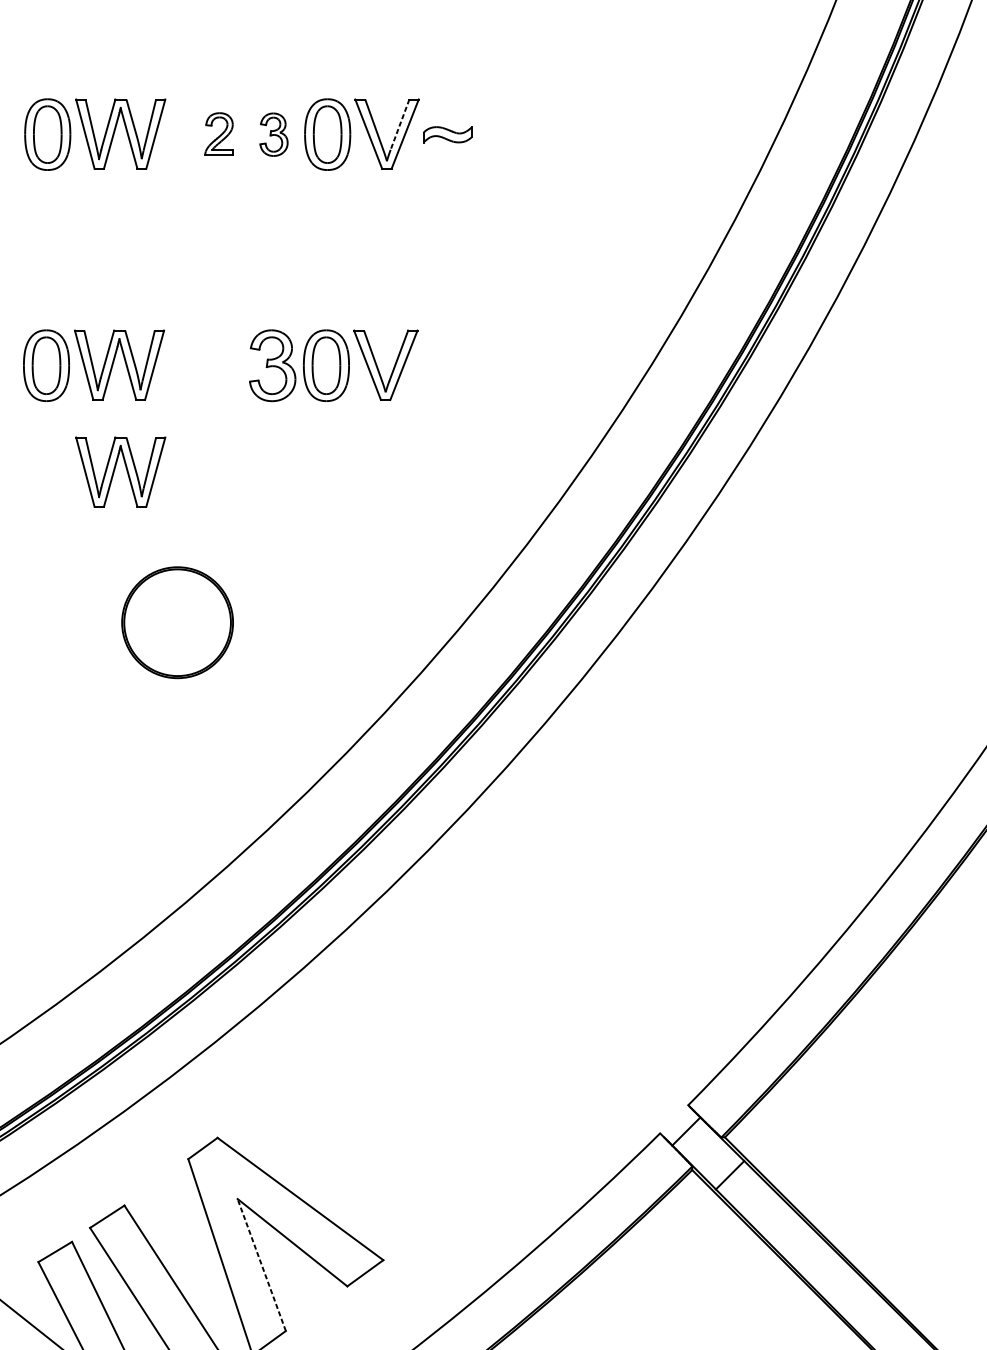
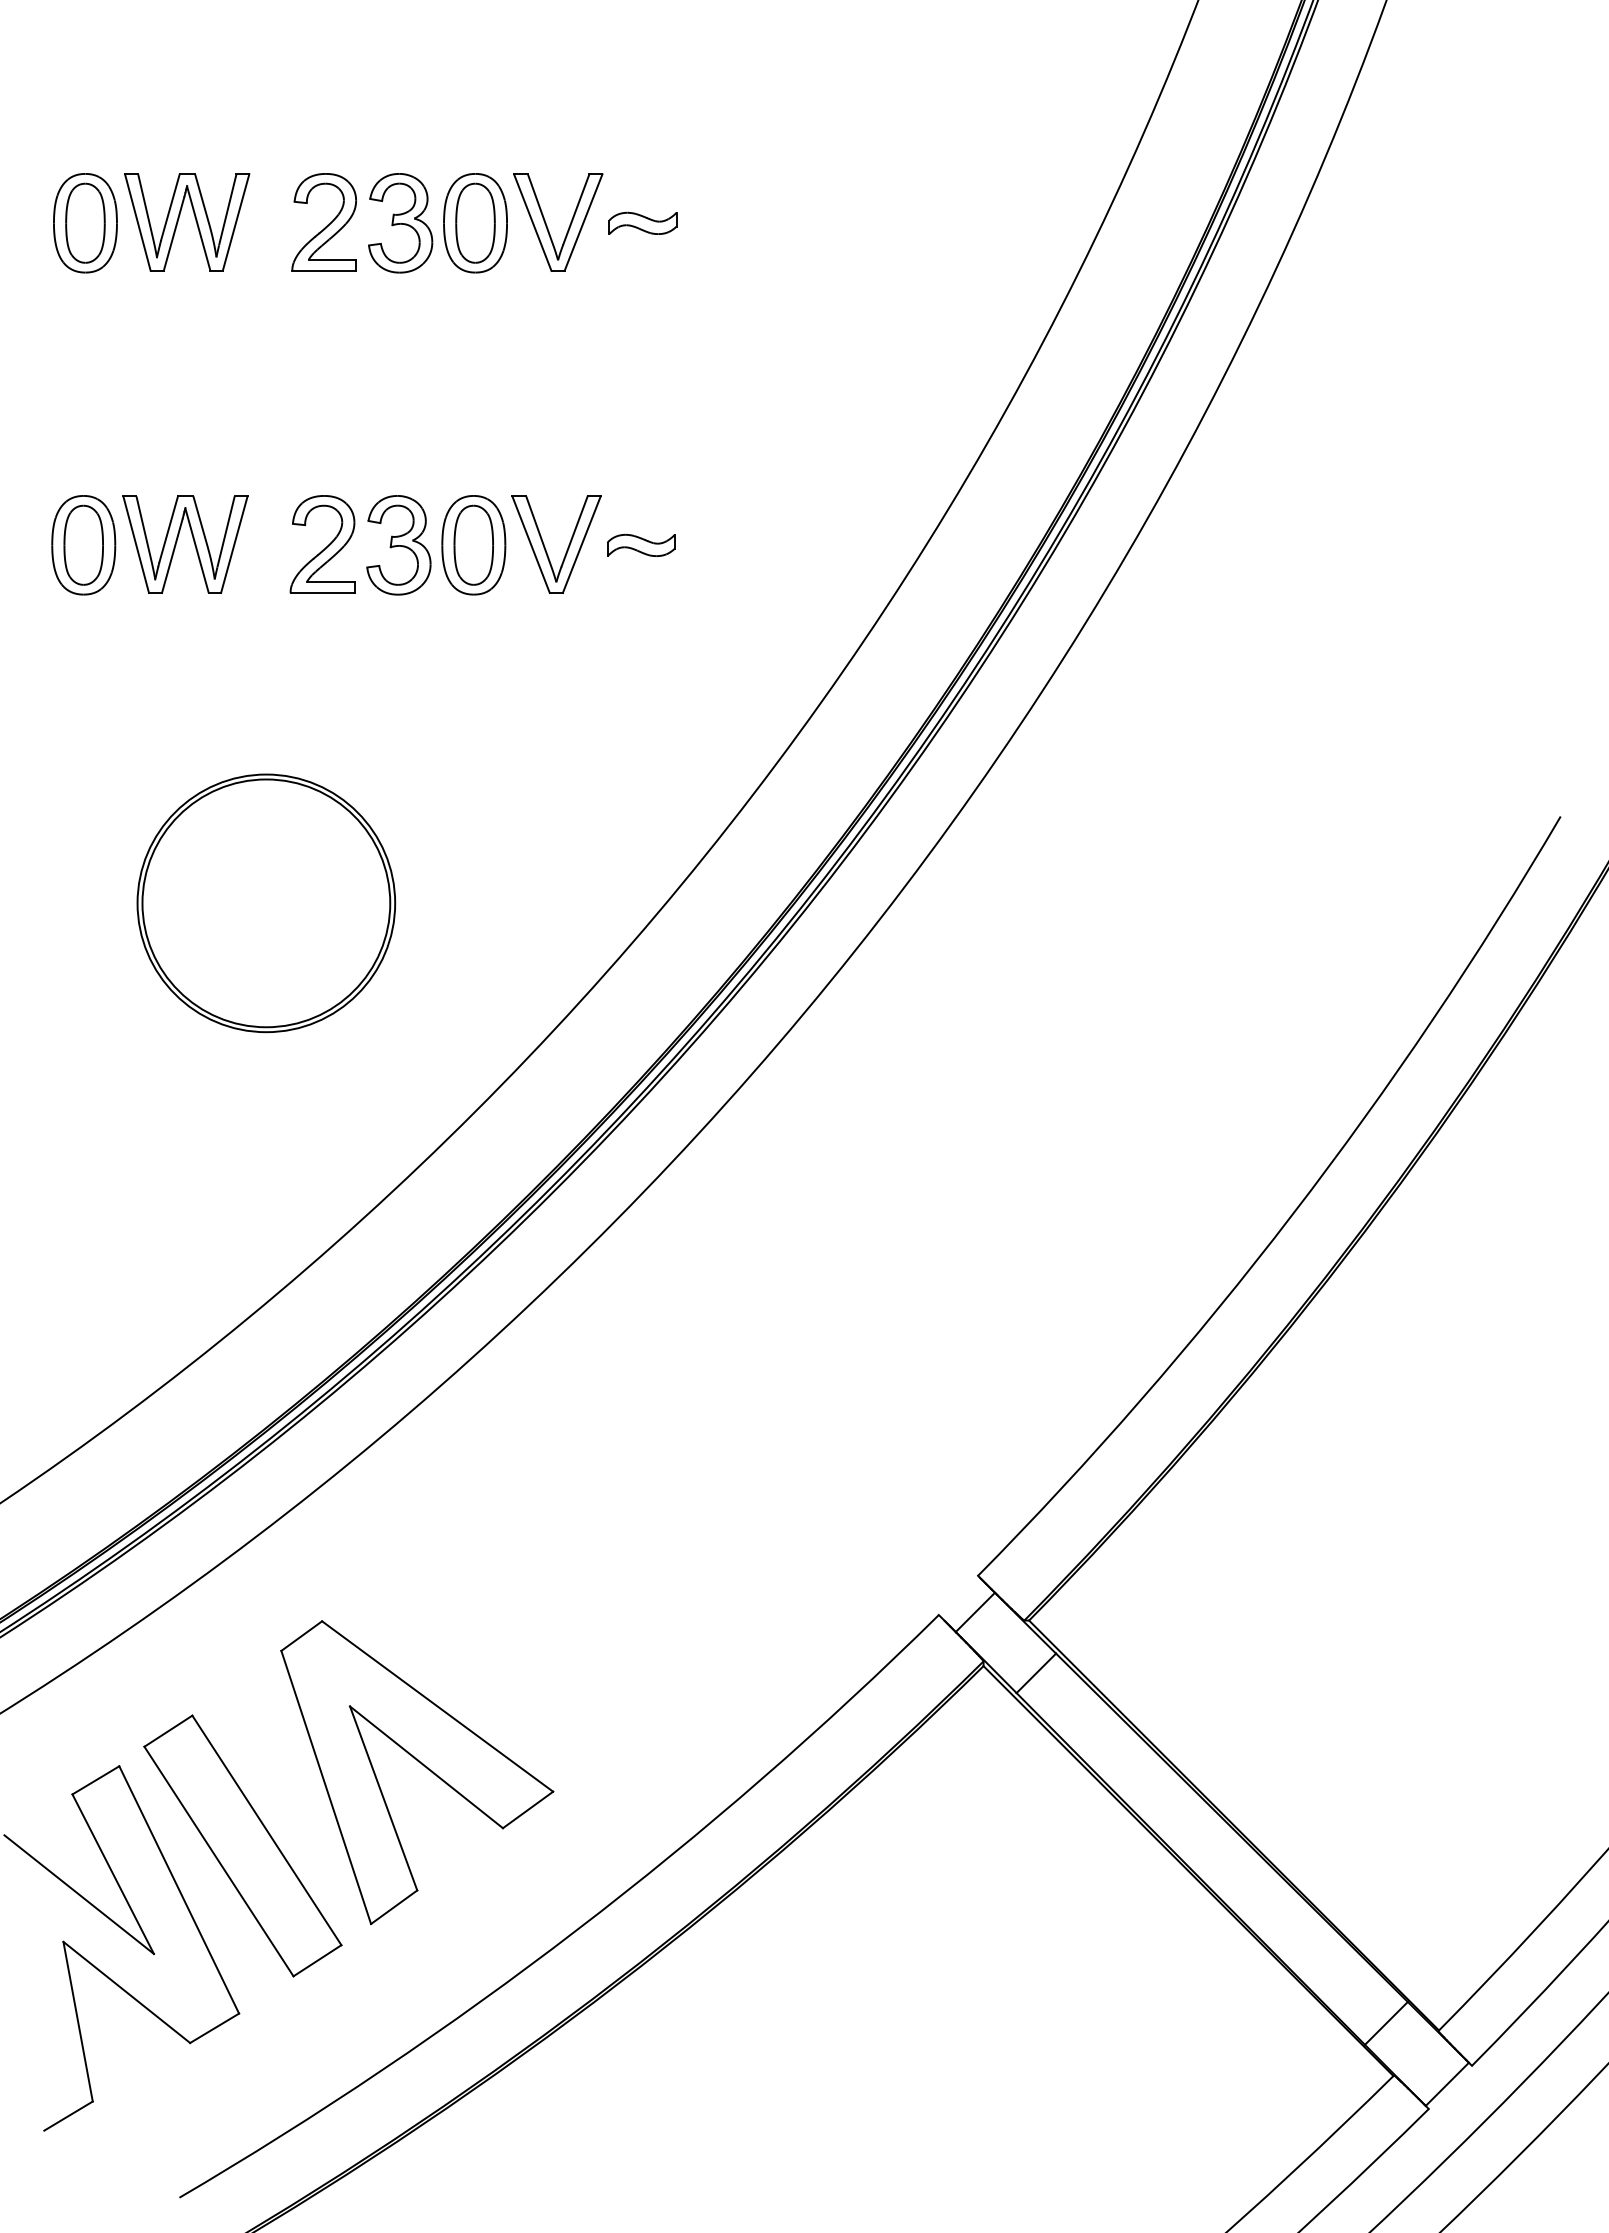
line: (400, 124) -> (576, 209), dashed -> solid
part: (218, 134) -> (323, 222), size x1.67
part: (273, 134) -> (400, 223), size x1.67
part: (217, 365) -> (322, 544), added
part: (446, 365) -> (641, 544), added
part: (126, 471) -> (195, 692), removed
part: (177, 622) -> (266, 903), size x1.67
line: (261, 1265) -> (383, 1798), dashed -> solid

